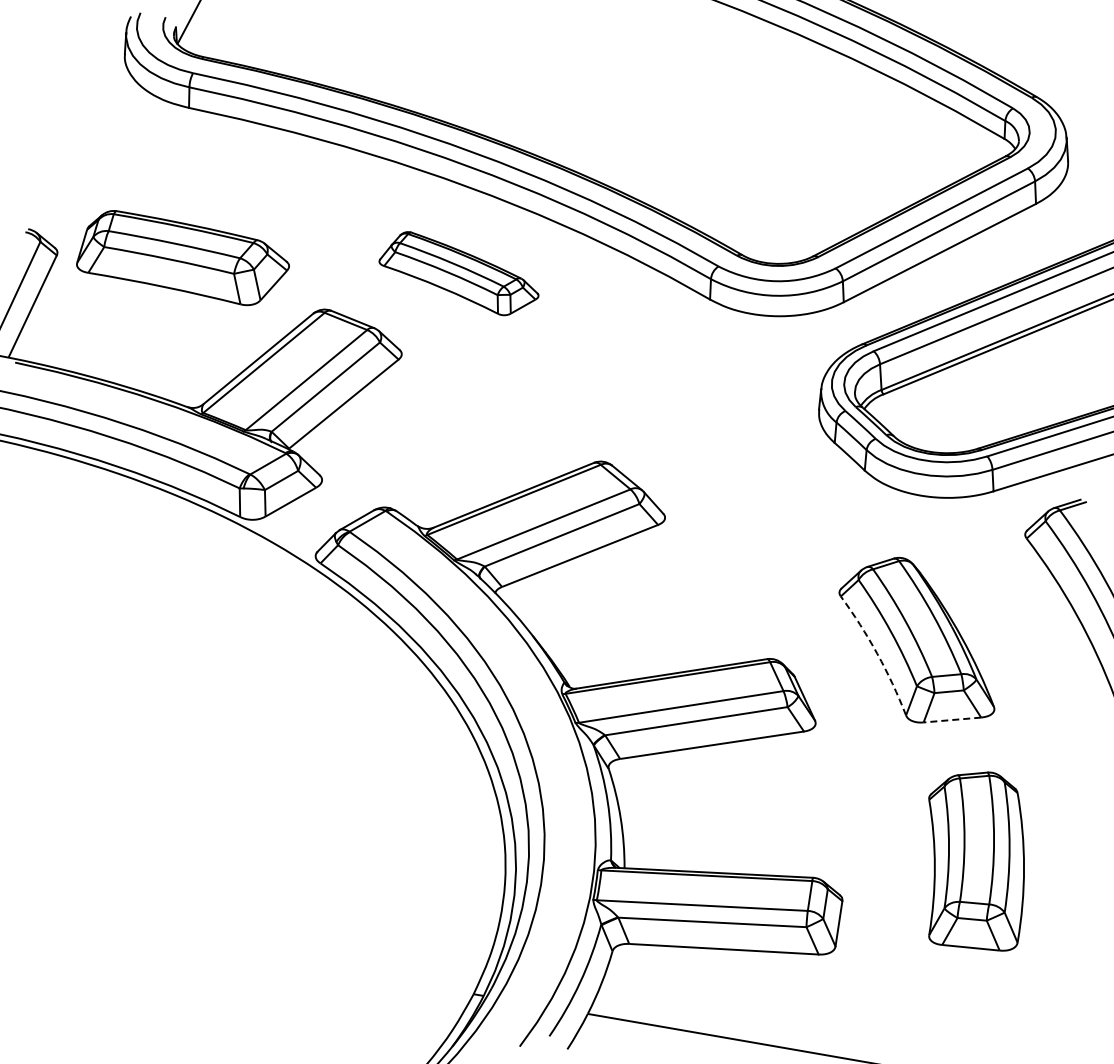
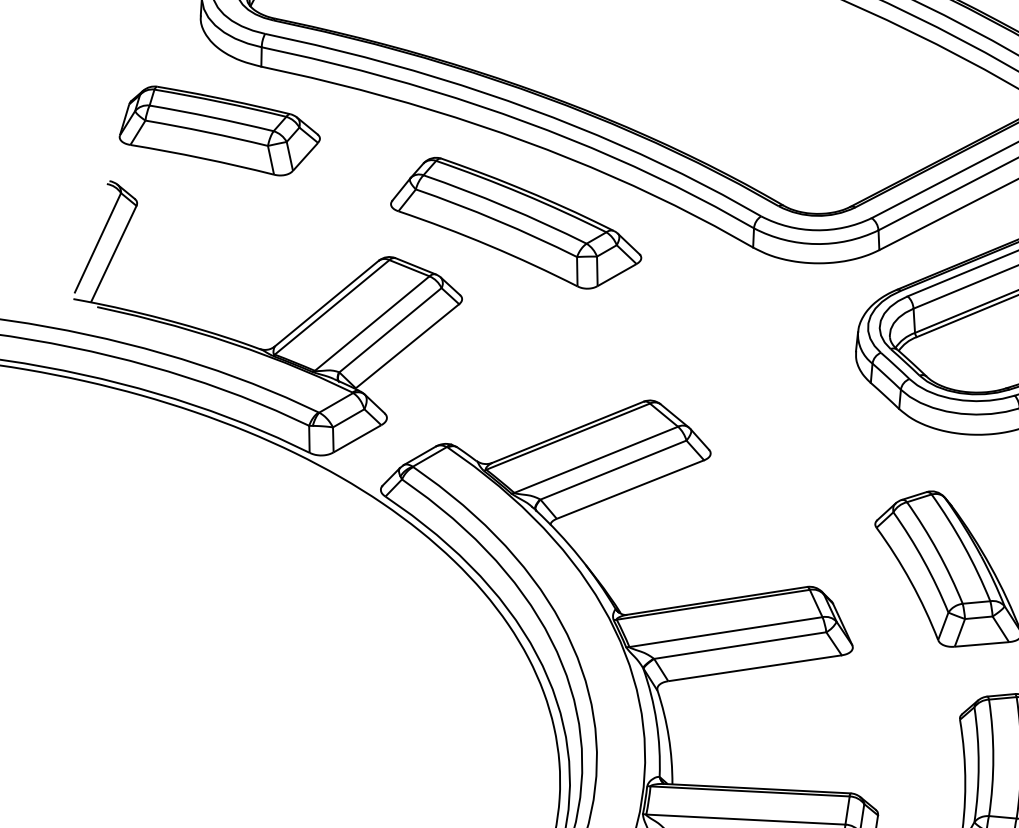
part: (182, 258) -> (219, 131), moved
part: (458, 273) -> (515, 222), size x1.67
arc: (877, 653) -> (911, 581), dashed -> solid
line: (951, 720) -> (981, 644), dashed -> solid

